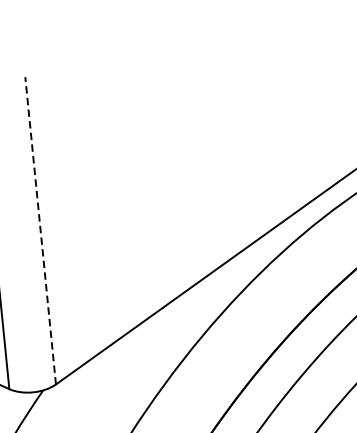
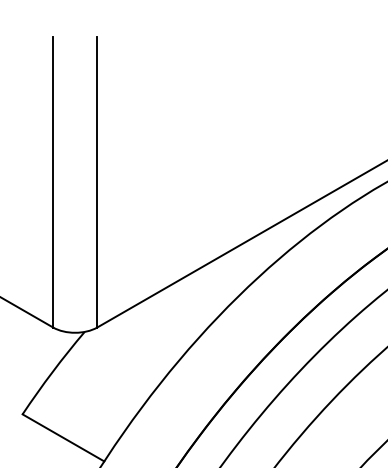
line: (40, 229) -> (97, 181), dashed -> solid

